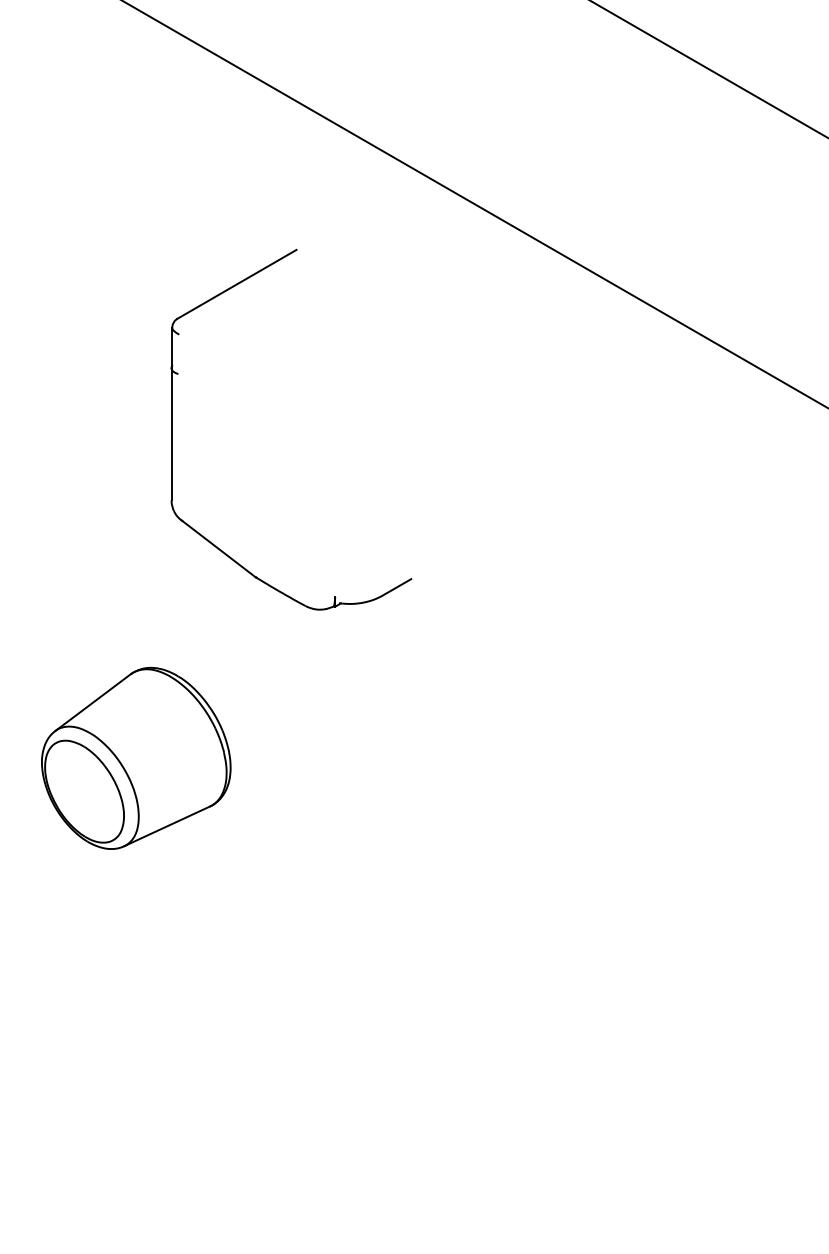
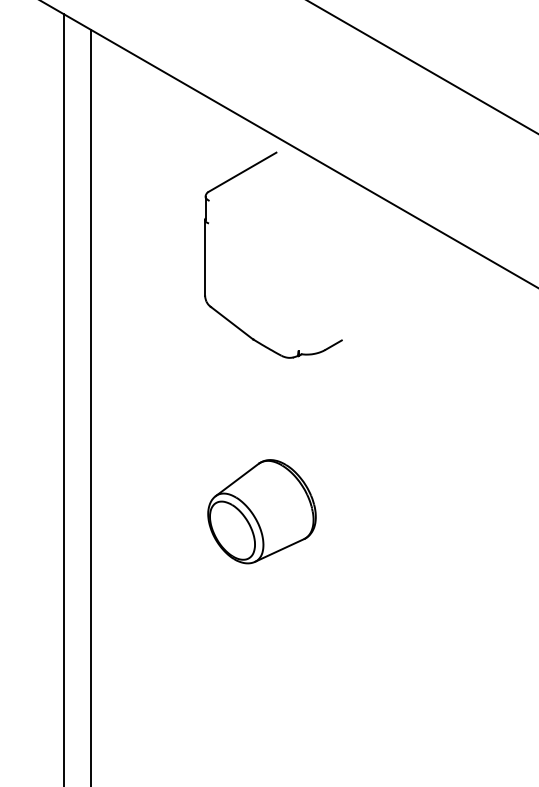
part: (172, 428) -> (205, 254), moved
part: (135, 758) -> (261, 511), moved

